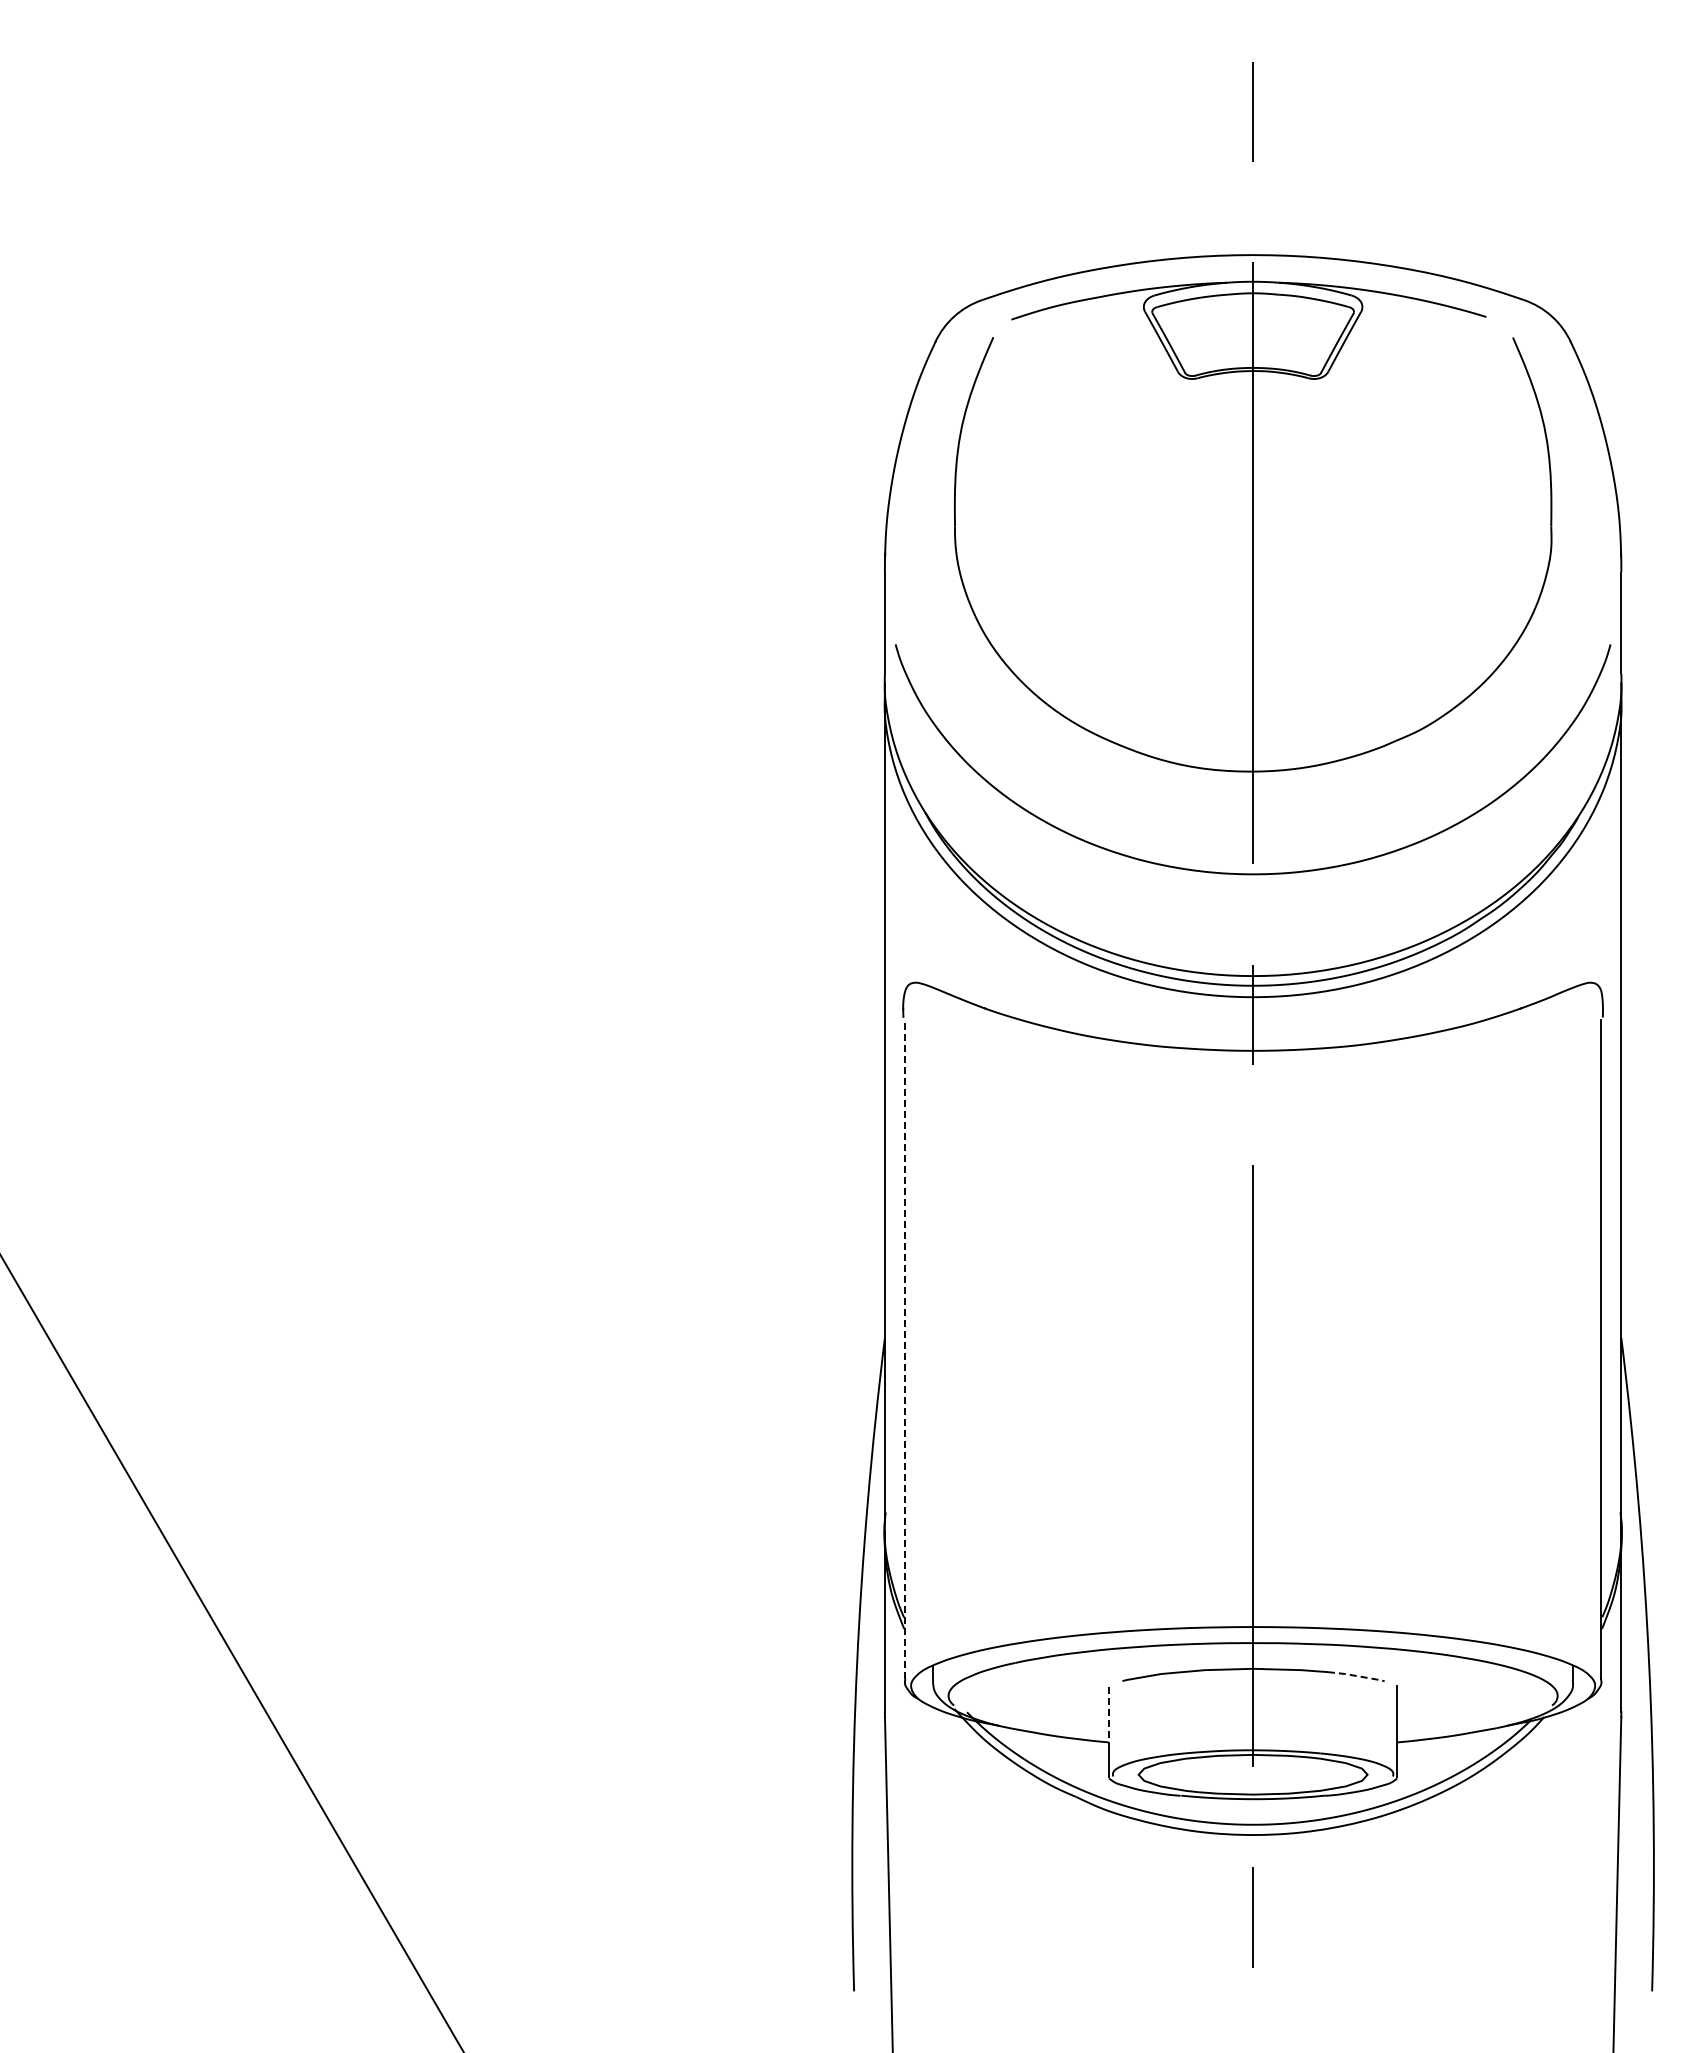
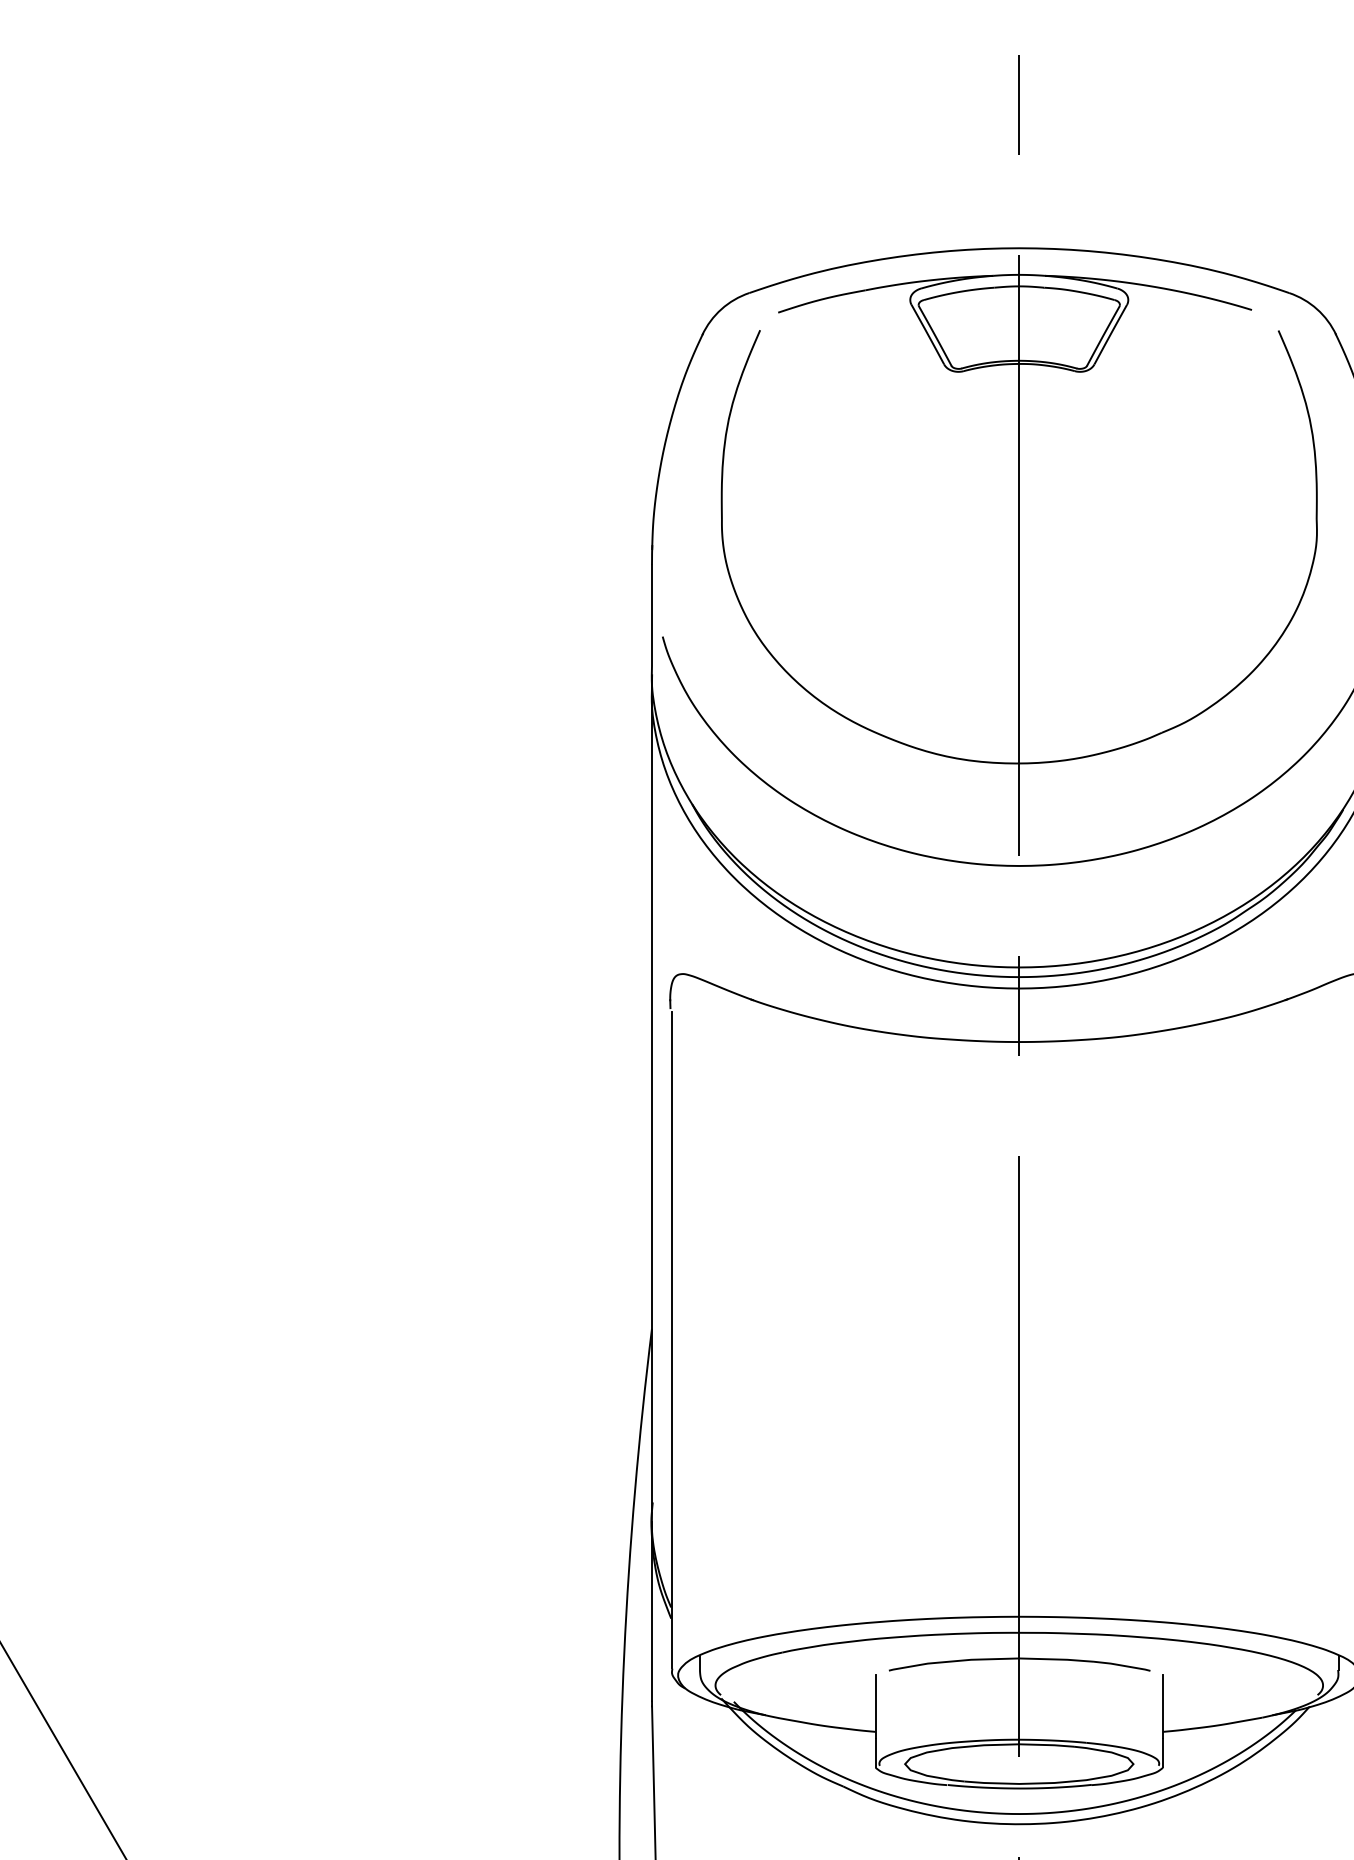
line: (904, 1348) -> (671, 1338), dashed -> solid
line: (1356, 1675) -> (1122, 1665), dashed -> solid
line: (1109, 1717) -> (876, 1707), dashed -> solid

